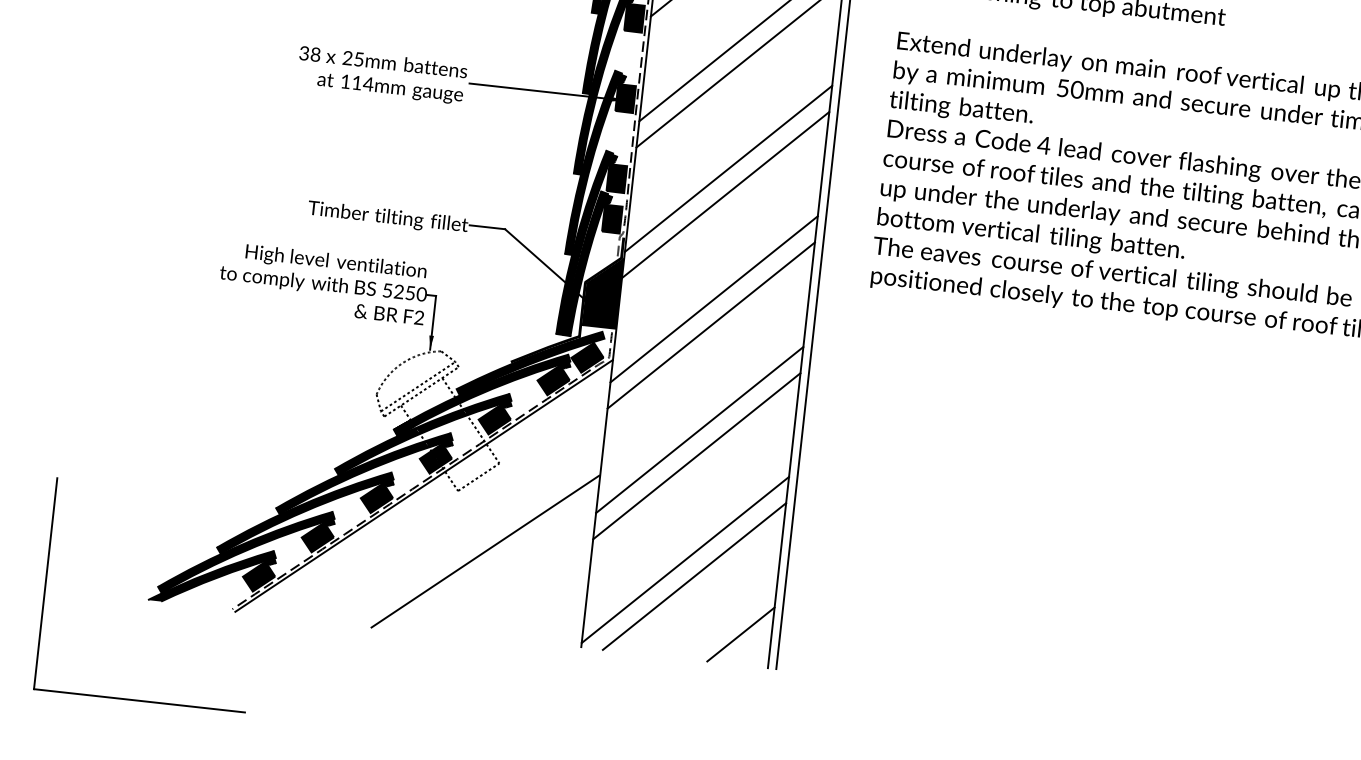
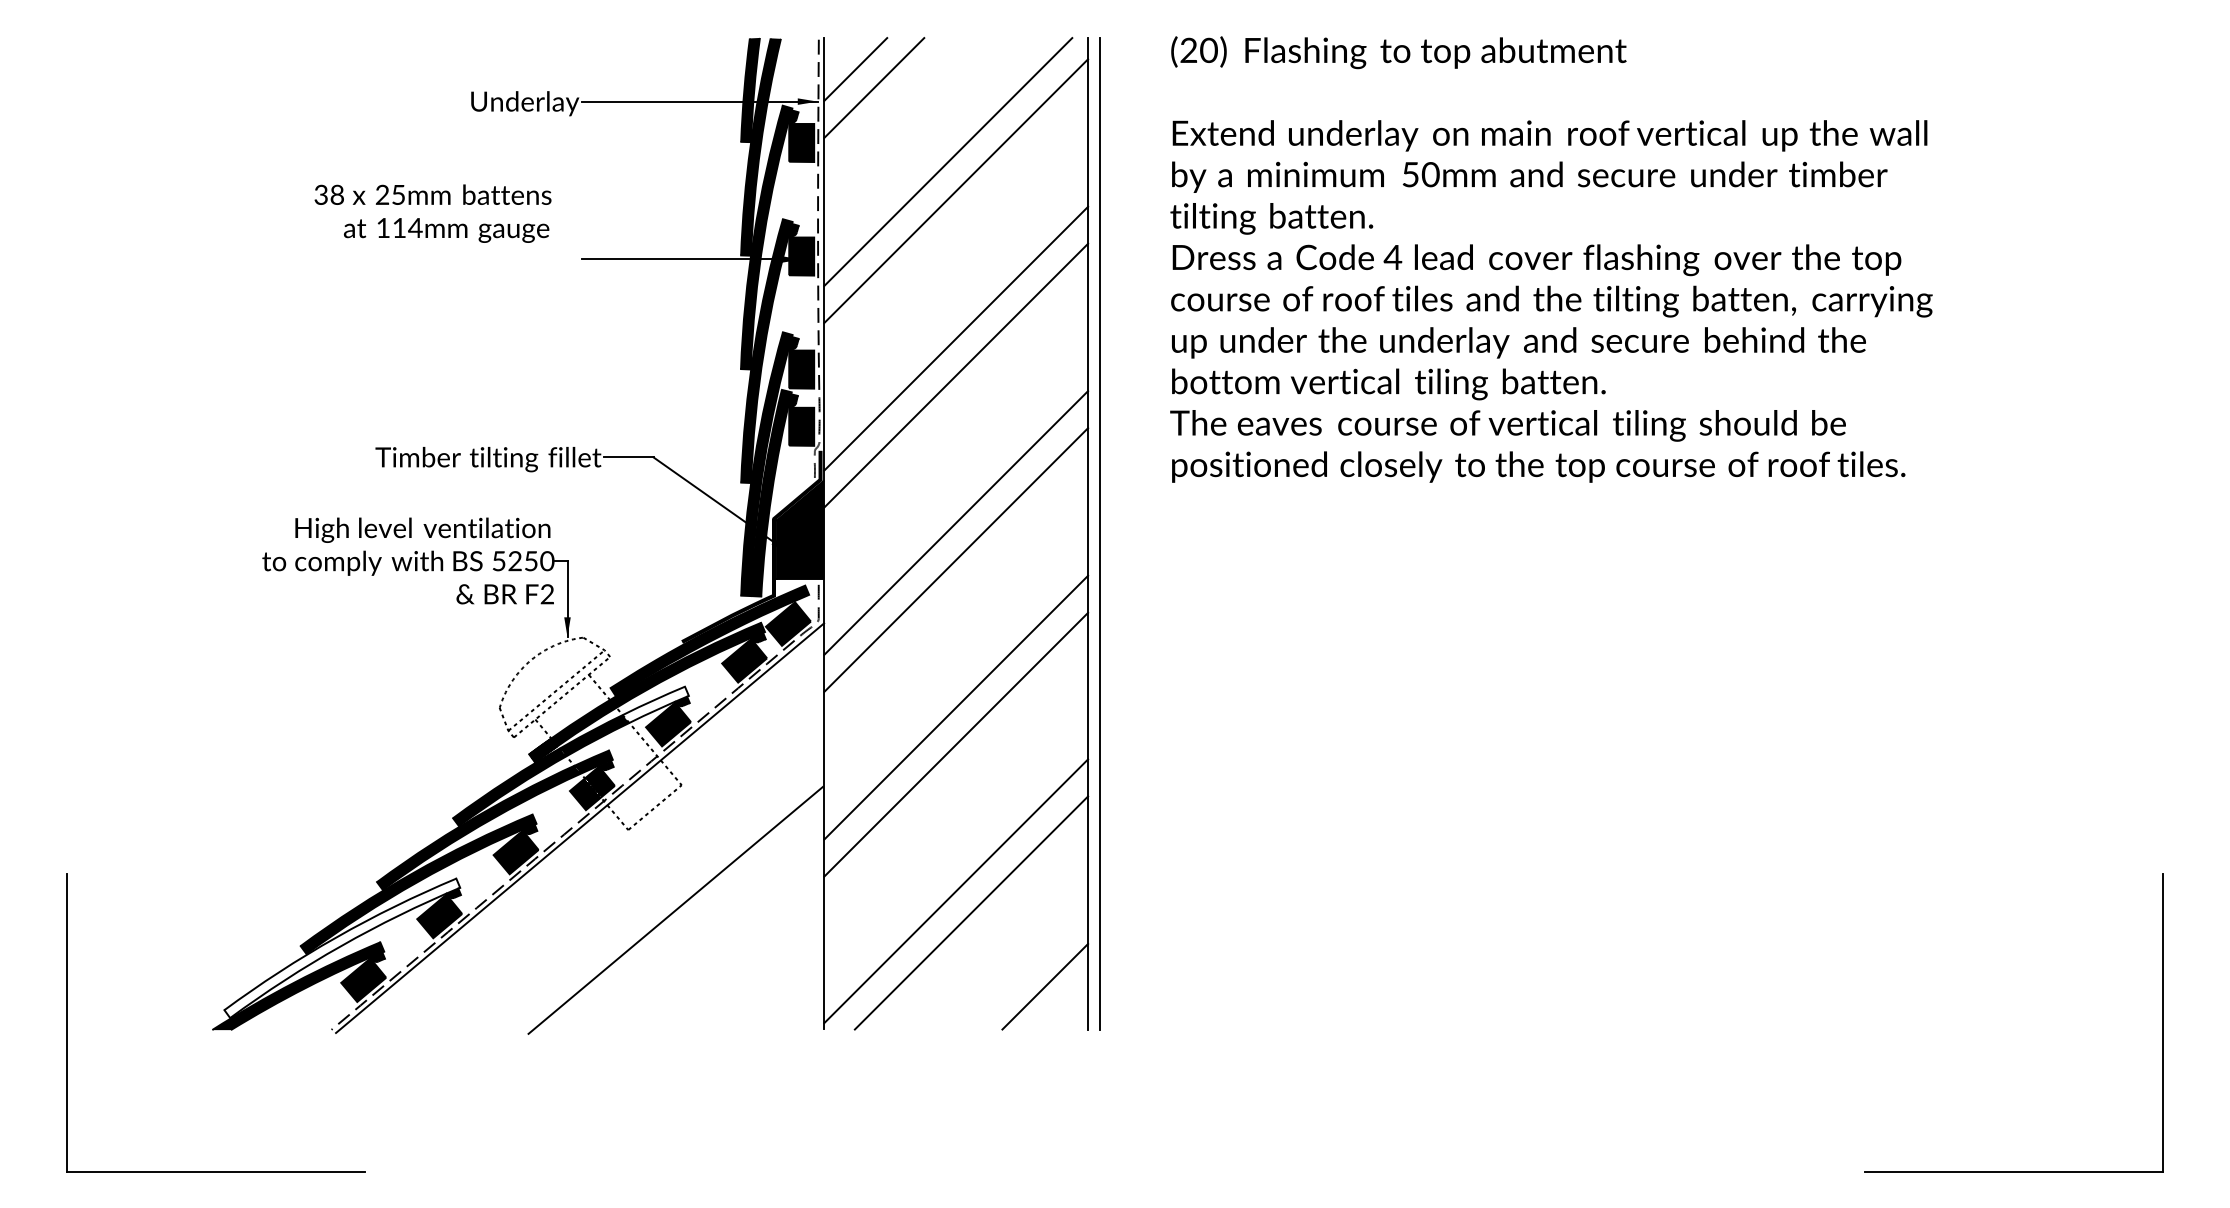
text: (381, 75) -> (432, 213), moved
fill: (487, 404) -> (655, 704), removed
fill: (246, 552) -> (342, 948), removed

